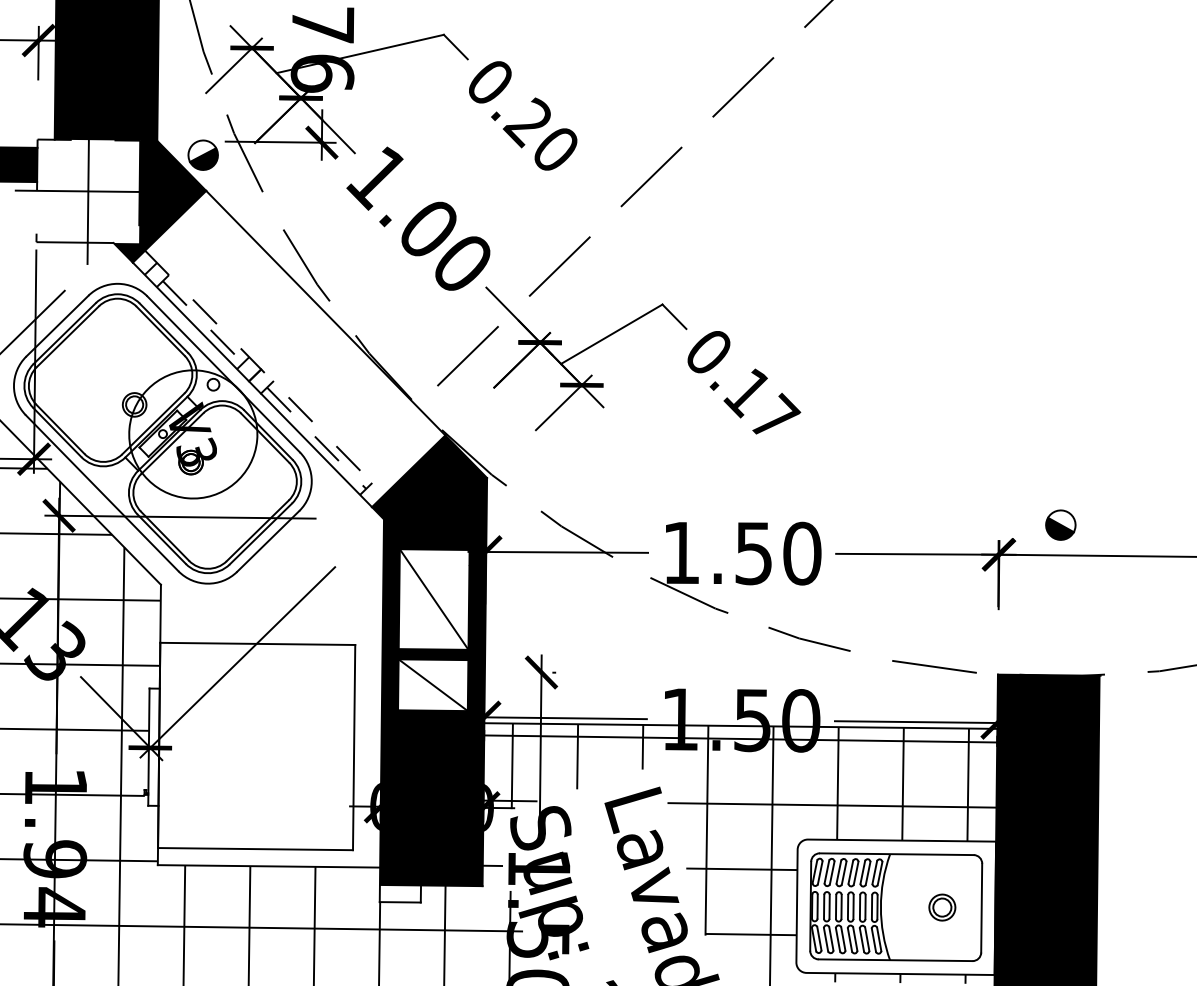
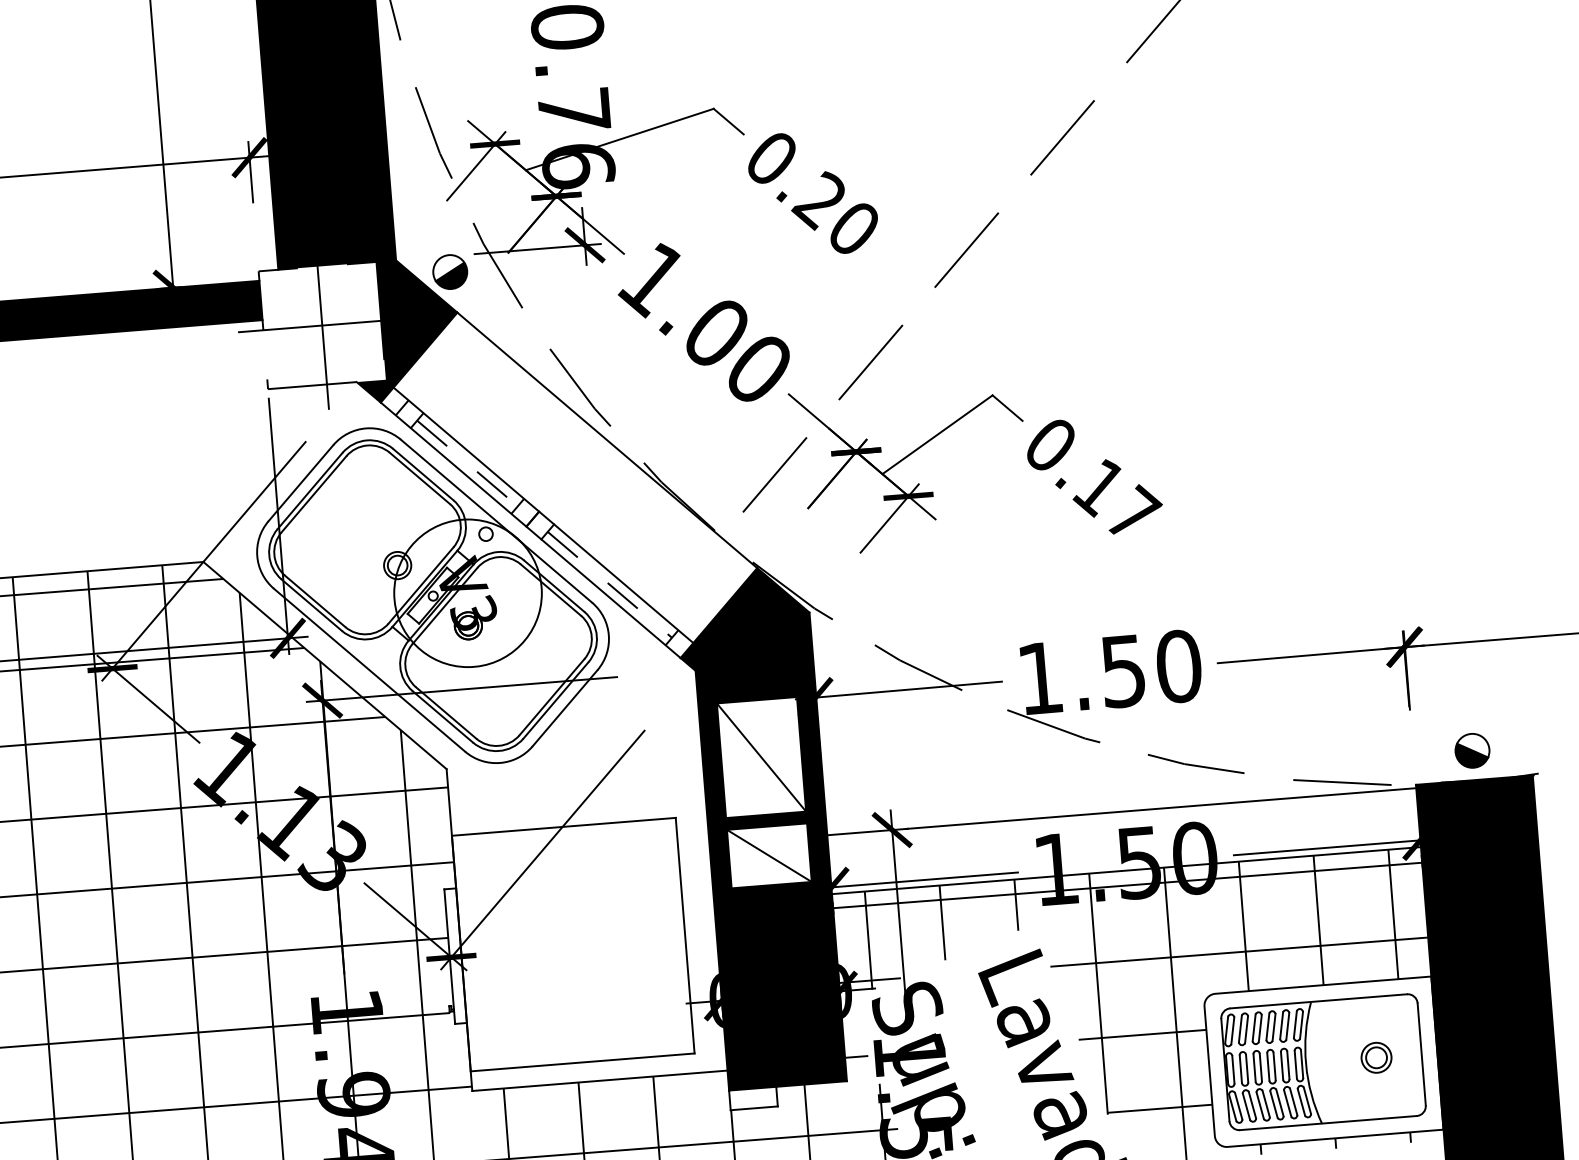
line: (264, 373) -> (543, 515), dashed -> solid
part: (1060, 524) -> (1472, 750), moved
line: (741, 674) -> (1121, 811), added

